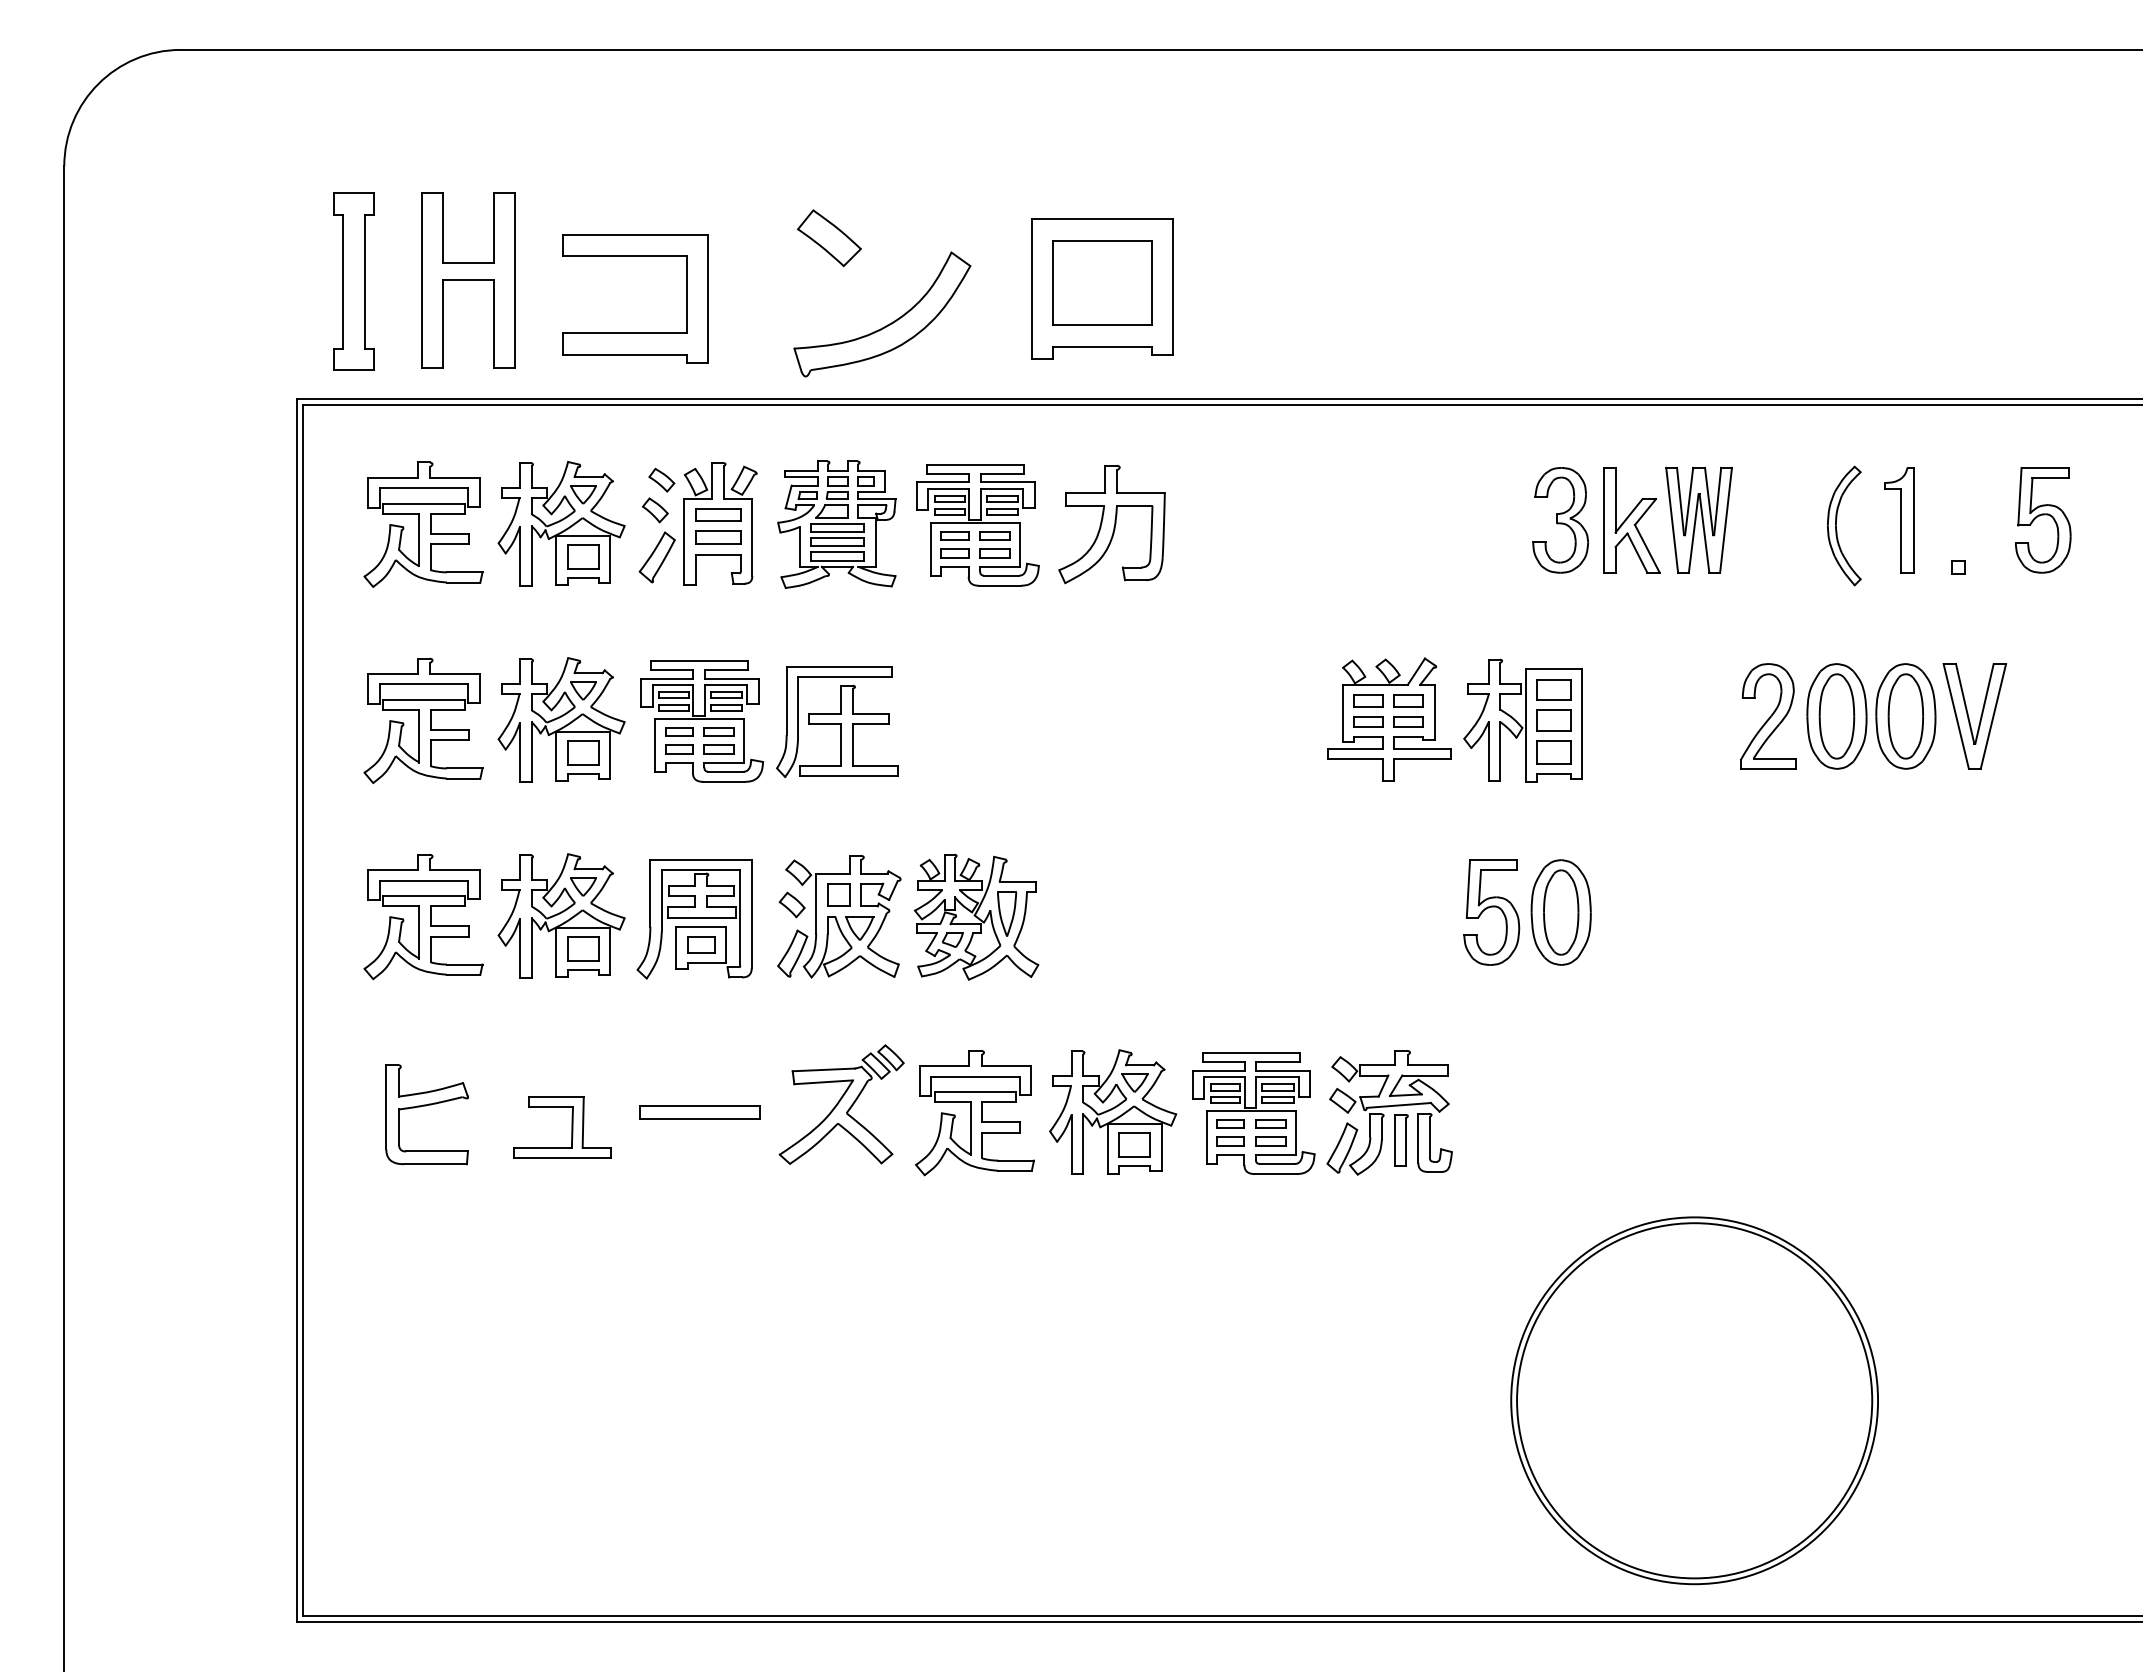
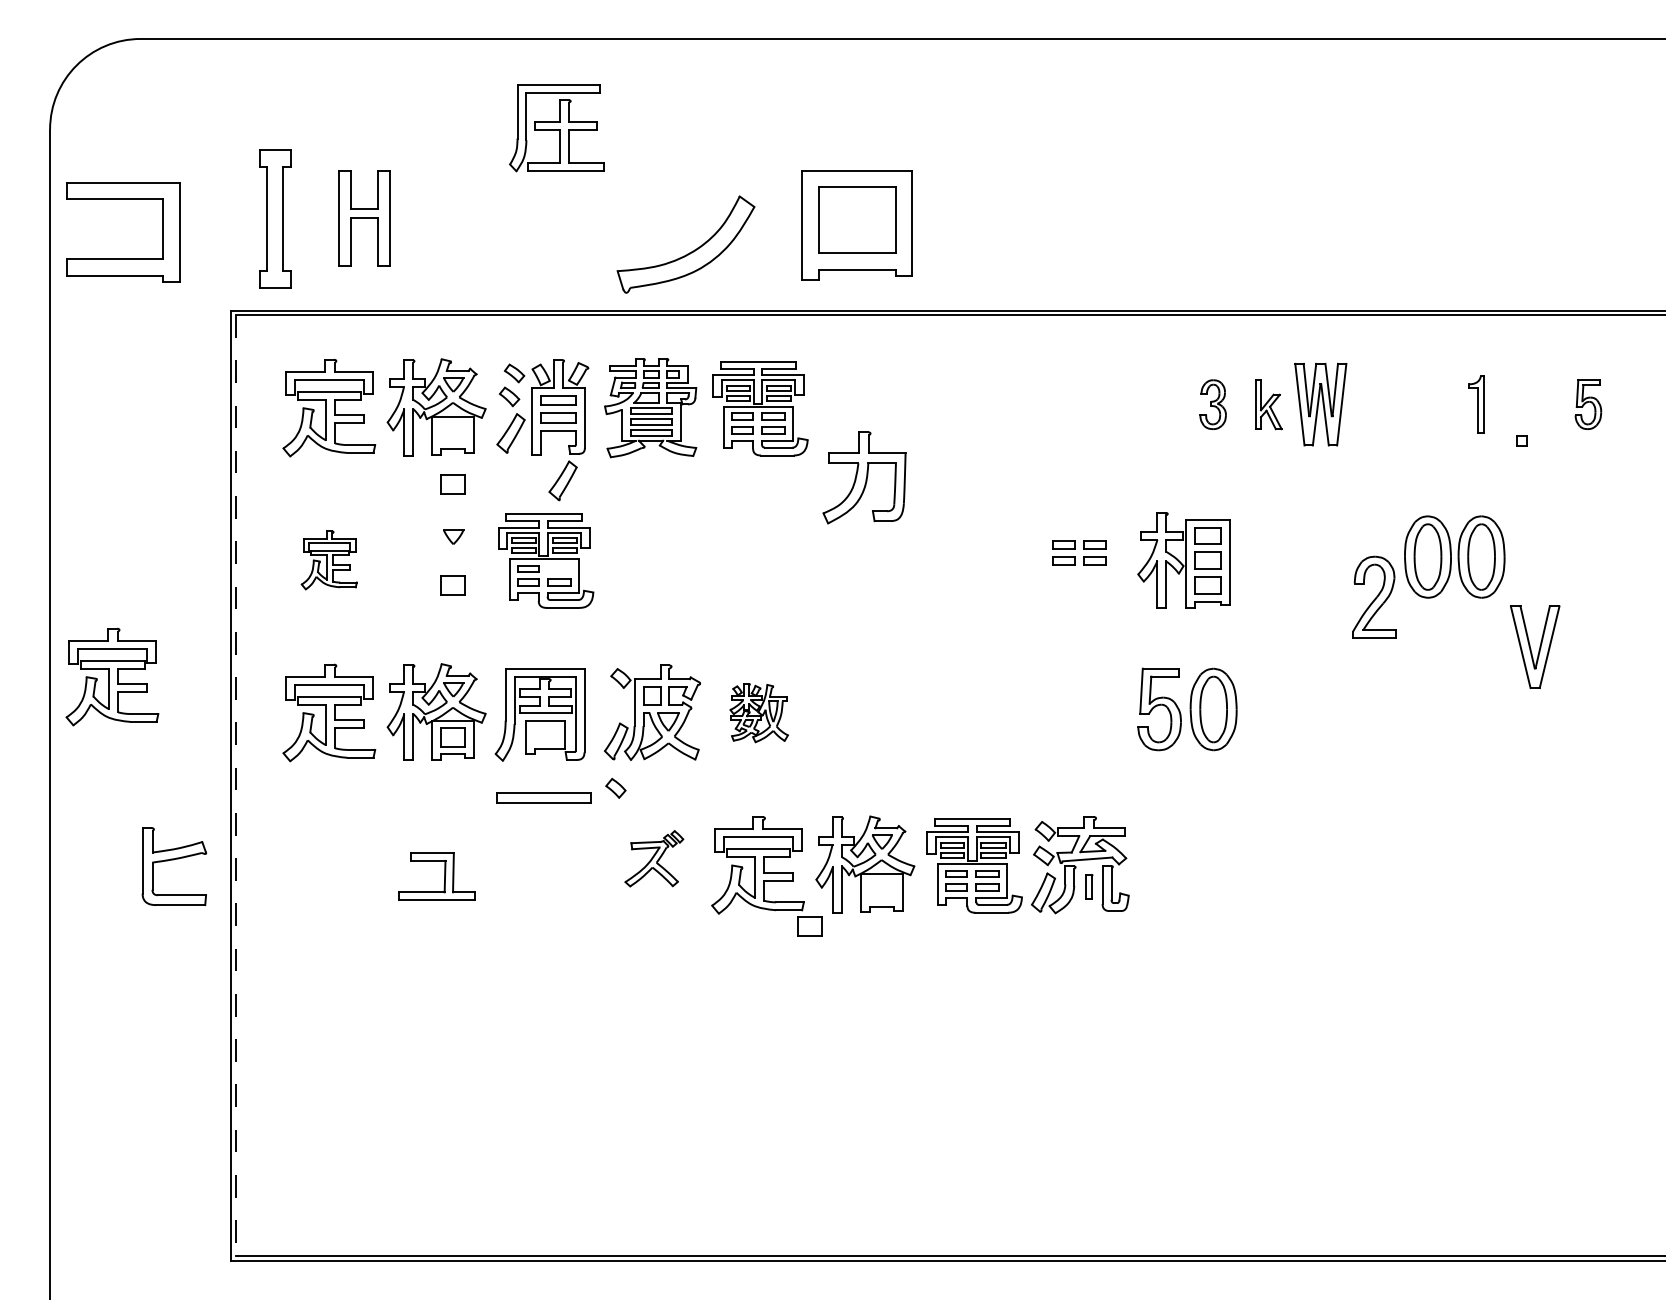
part: (829, 238) -> (644, 185), removed
part: (468, 280) -> (364, 218), size x0.7
part: (635, 332) -> (123, 258), moved
part: (1560, 520) -> (1213, 404), size x0.6
part: (1631, 520) -> (1268, 404), size x0.6
part: (1899, 520) -> (1476, 404), size x0.7
part: (2043, 520) -> (1588, 404), size x0.6
part: (1111, 524) -> (864, 477), moved
part: (1836, 525) -> (1427, 408), removed
part: (583, 556) -> (453, 484), moved
part: (723, 618) -> (562, 480), added
part: (1768, 716) -> (1374, 597), moved
part: (1974, 716) -> (1534, 647), moved
part: (561, 719) -> (436, 559), removed
part: (1389, 719) -> (1080, 559), removed
part: (423, 720) -> (329, 560), size x0.6
part: (837, 722) -> (557, 128), moved
part: (718, 731) -> (558, 568), removed
part: (144, 870) -> (112, 676), added
part: (791, 904) -> (615, 787), moved
part: (976, 916) -> (759, 712), size x0.6
part: (701, 944) -> (545, 734), removed
line: (303, 1010) -> (236, 785), solid -> dashed
part: (841, 1104) -> (654, 858), size x0.6
part: (426, 1106) -> (173, 860), moved
part: (699, 1112) -> (543, 798), moved
part: (1401, 1140) -> (1089, 886), size x0.6
part: (1134, 1144) -> (809, 926), moved
part: (1694, 1400) -> (1317, 1088), removed

